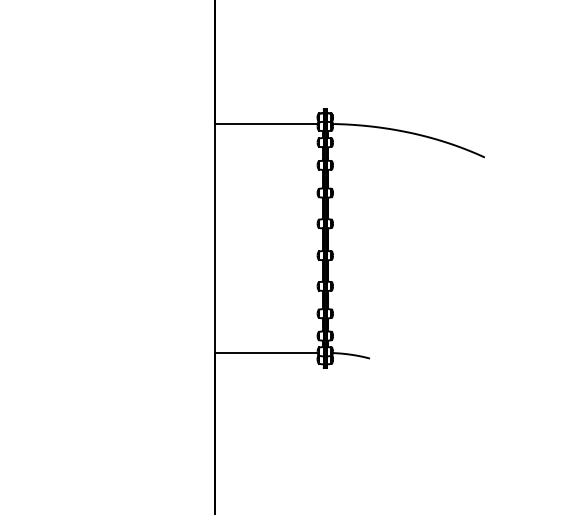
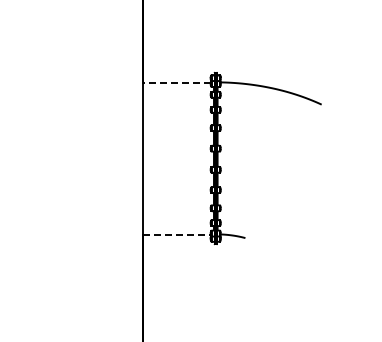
line: (266, 124) -> (176, 82), solid -> dashed
line: (266, 353) -> (176, 234), solid -> dashed

